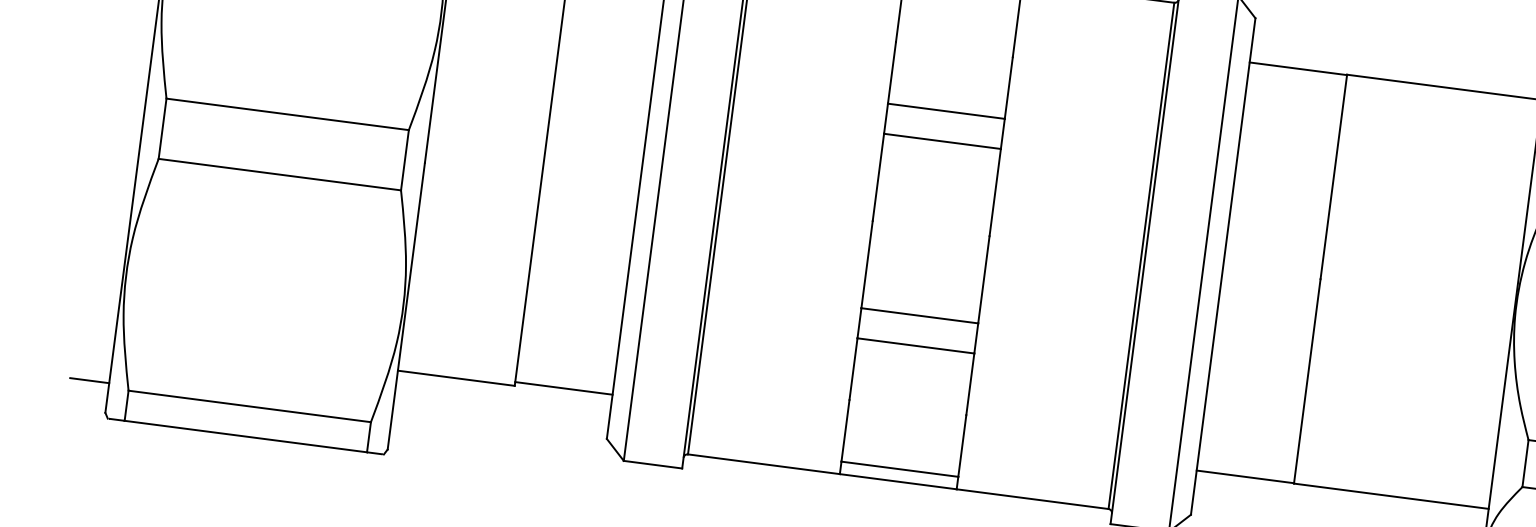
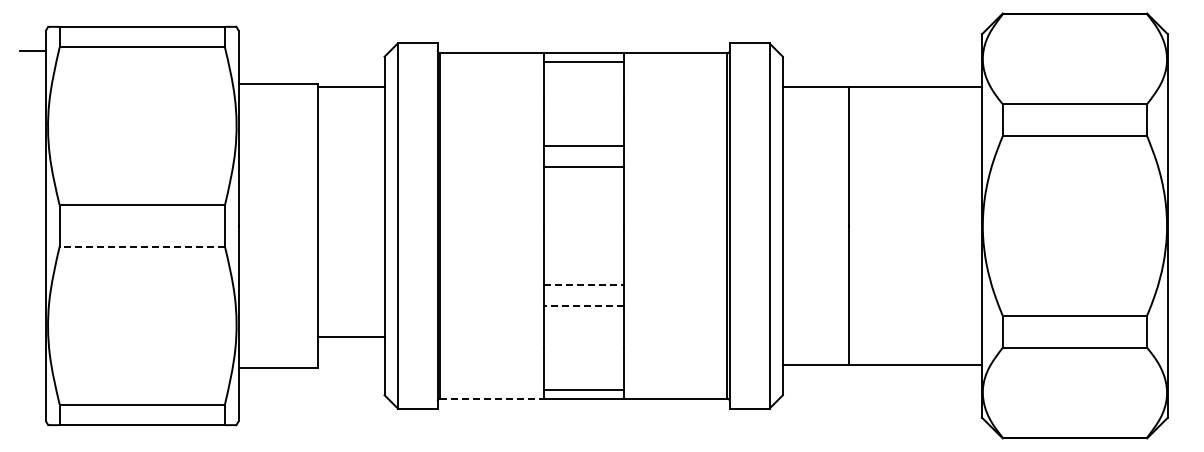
line: (280, 174) -> (142, 246), solid -> dashed
line: (919, 315) -> (583, 285), solid -> dashed
line: (915, 345) -> (583, 305), solid -> dashed
line: (89, 380) -> (32, 401), removed
line: (563, 388) -> (351, 337), moved
line: (764, 464) -> (492, 398), solid -> dashed

